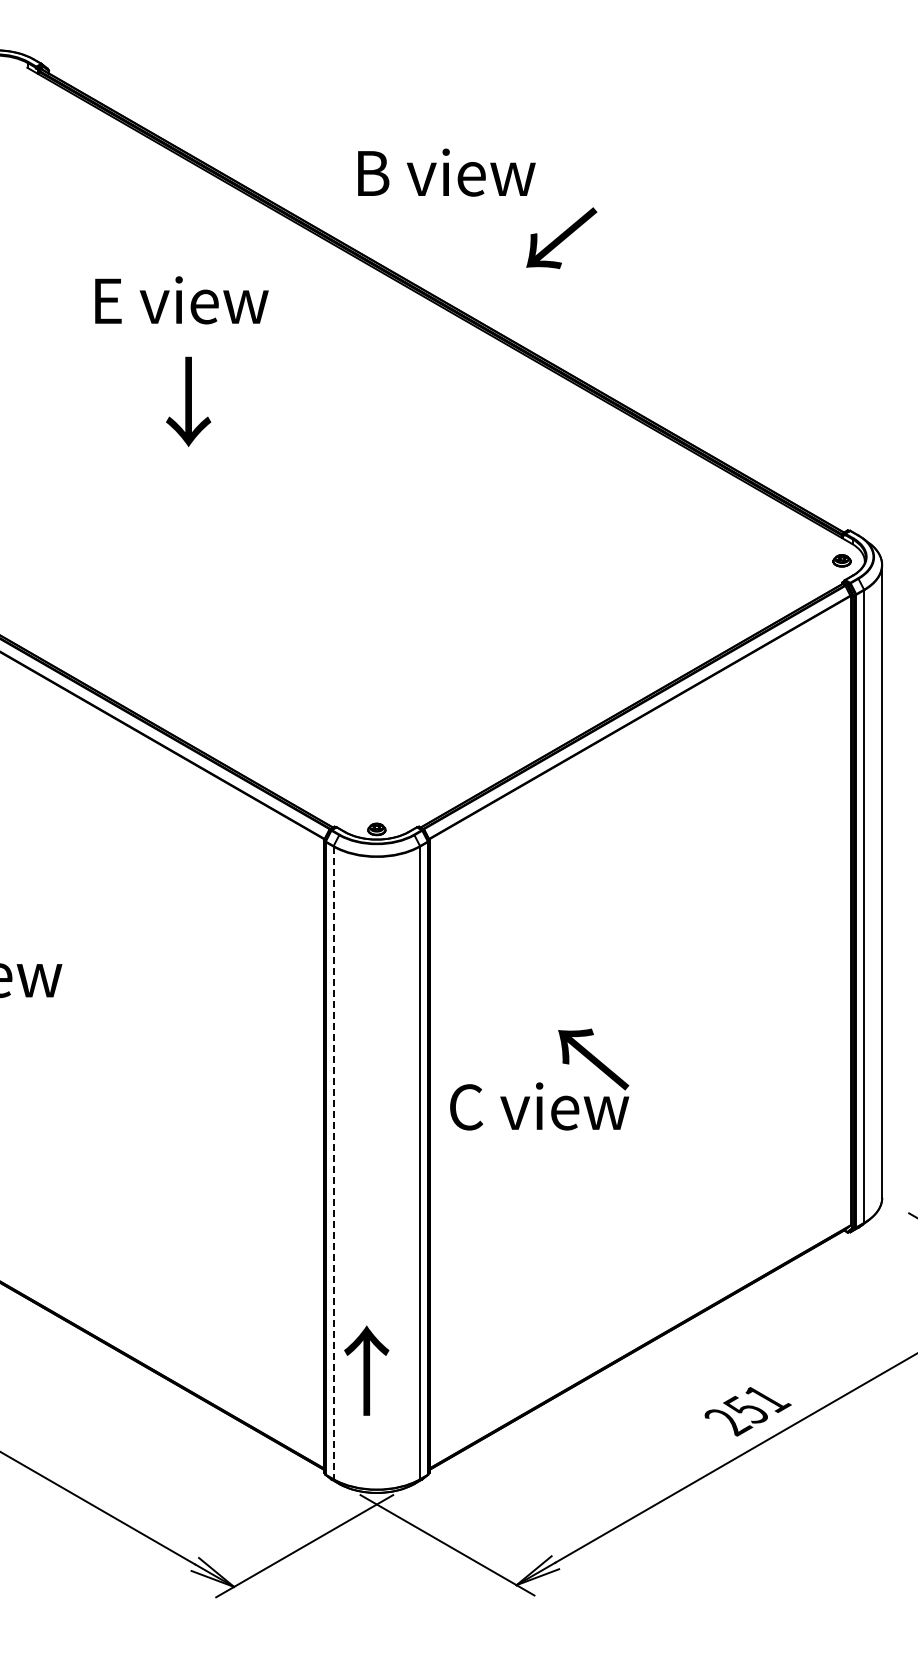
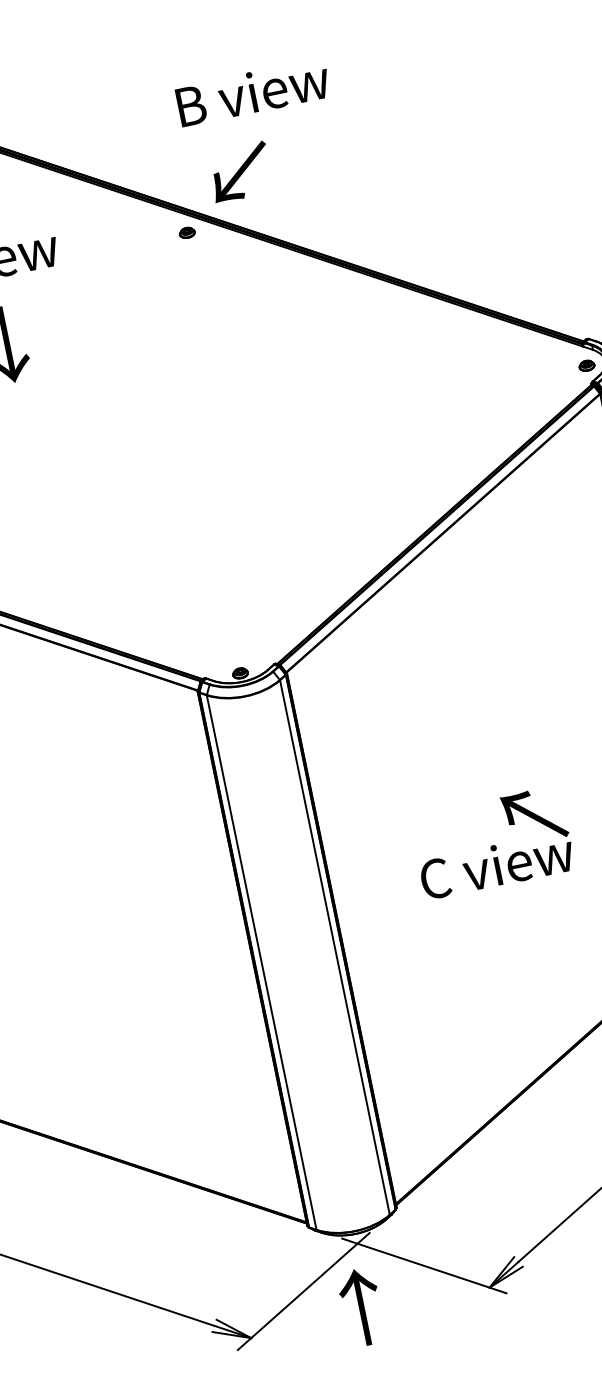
text: (446, 172) -> (252, 92), moved
text: (561, 238) -> (240, 172), moved
part: (418, 316) -> (186, 232), added
text: (539, 1079) -> (492, 842), moved
line: (333, 1163) -> (261, 963), dashed -> solid
text: (366, 1370) -> (361, 1307), moved

